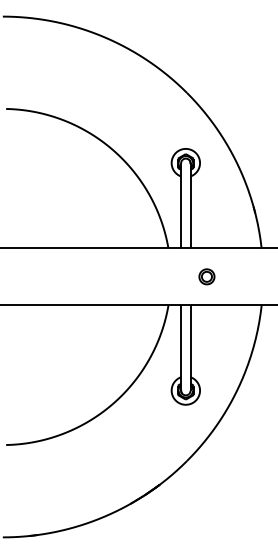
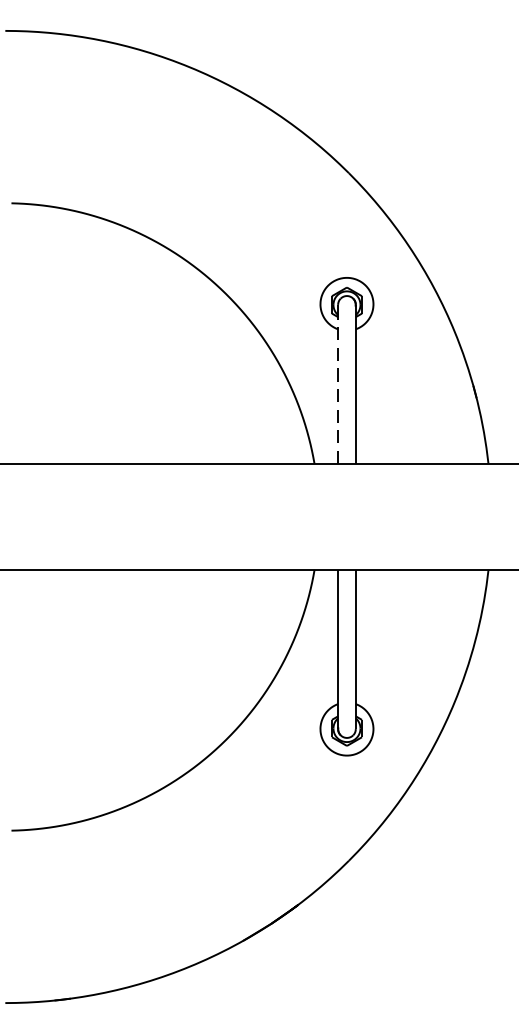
line: (181, 209) -> (338, 390), solid -> dashed
part: (206, 276) -> (385, 516), removed

